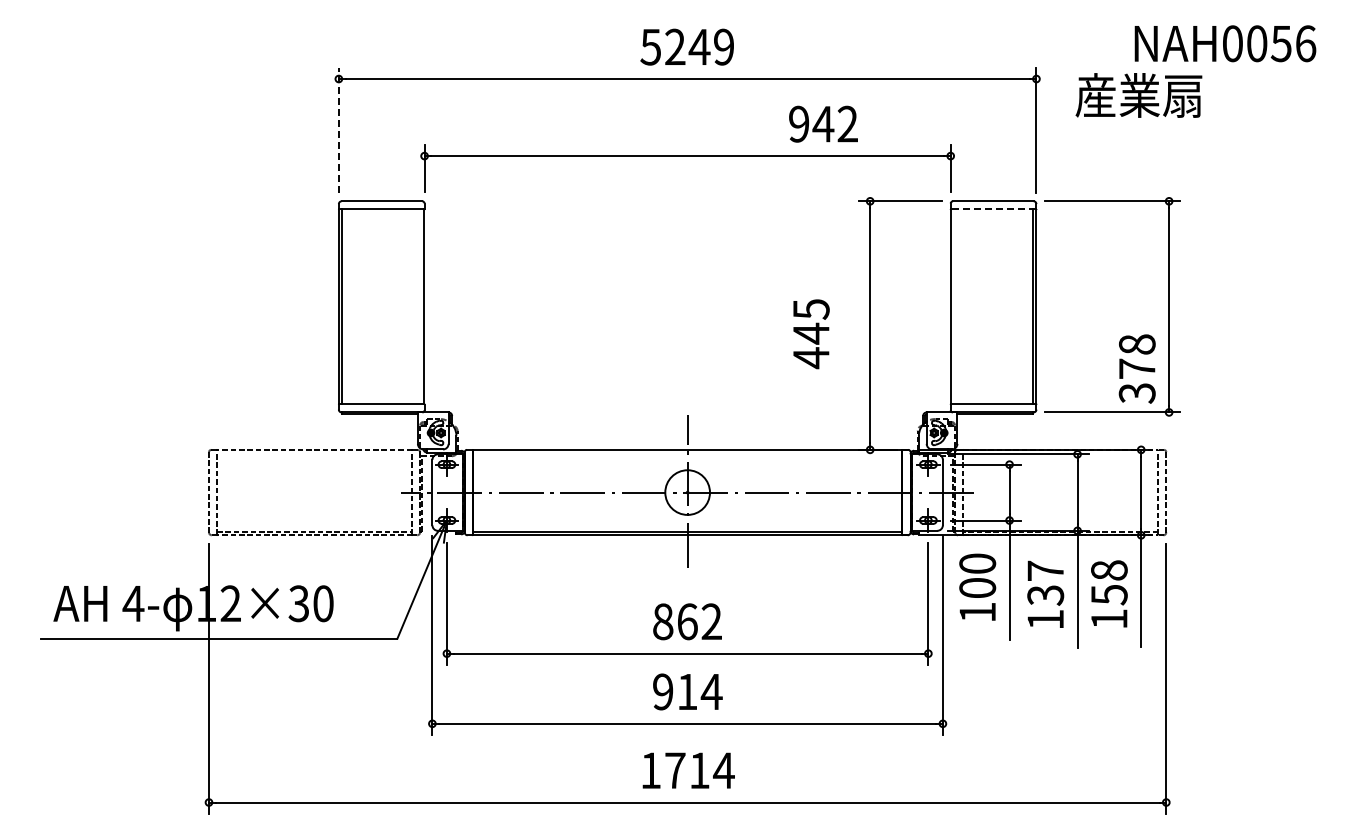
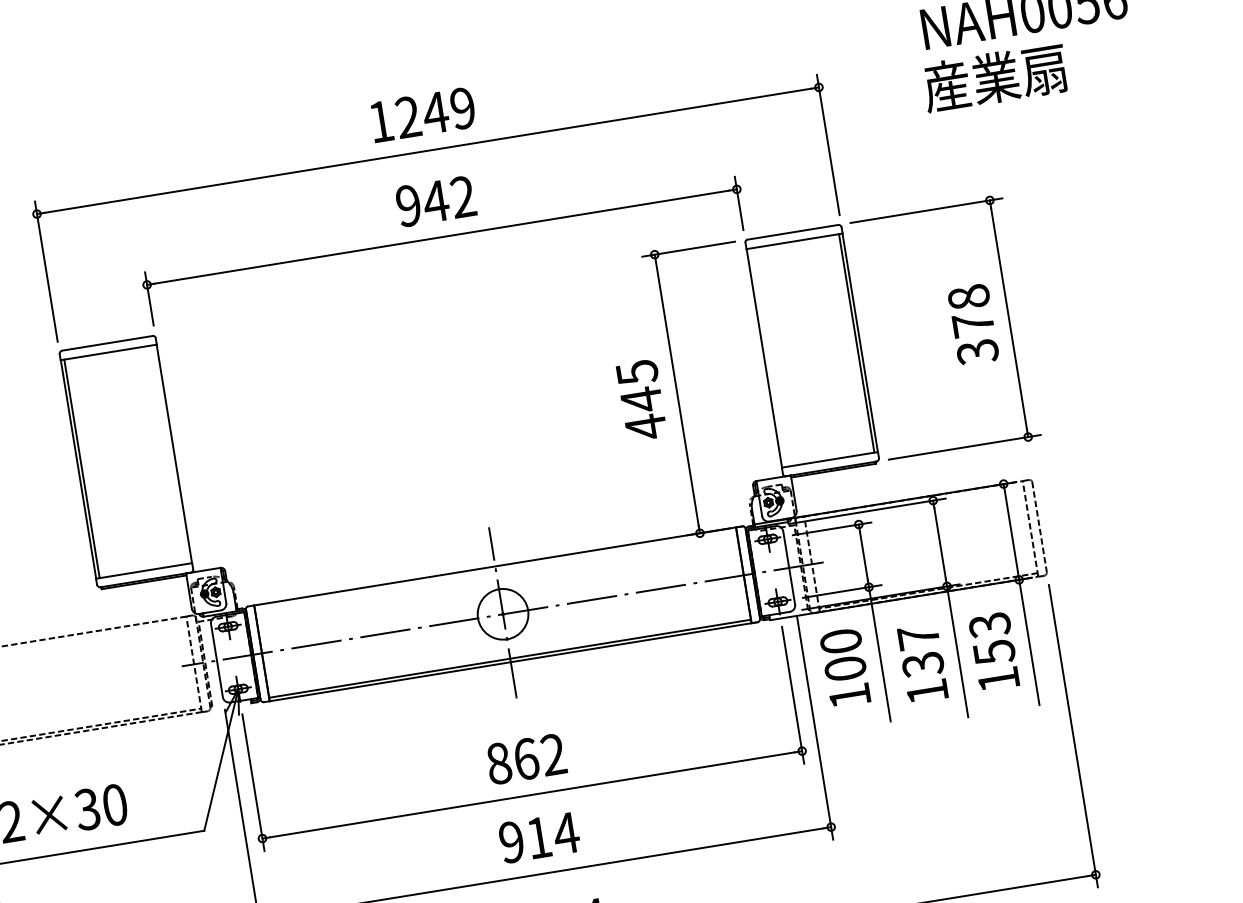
text: (650, 47) -> (380, 122), 5249 -> 1249
text: (1138, 95) -> (994, 77), moved
text: (823, 123) -> (435, 200), moved
line: (338, 130) -> (45, 271), dashed -> solid
line: (993, 209) -> (794, 241), dashed -> solid
text: (811, 334) -> (642, 400), moved
text: (1136, 368) -> (972, 324), moved
text: (1108, 570) -> (988, 625), 158 -> 153

